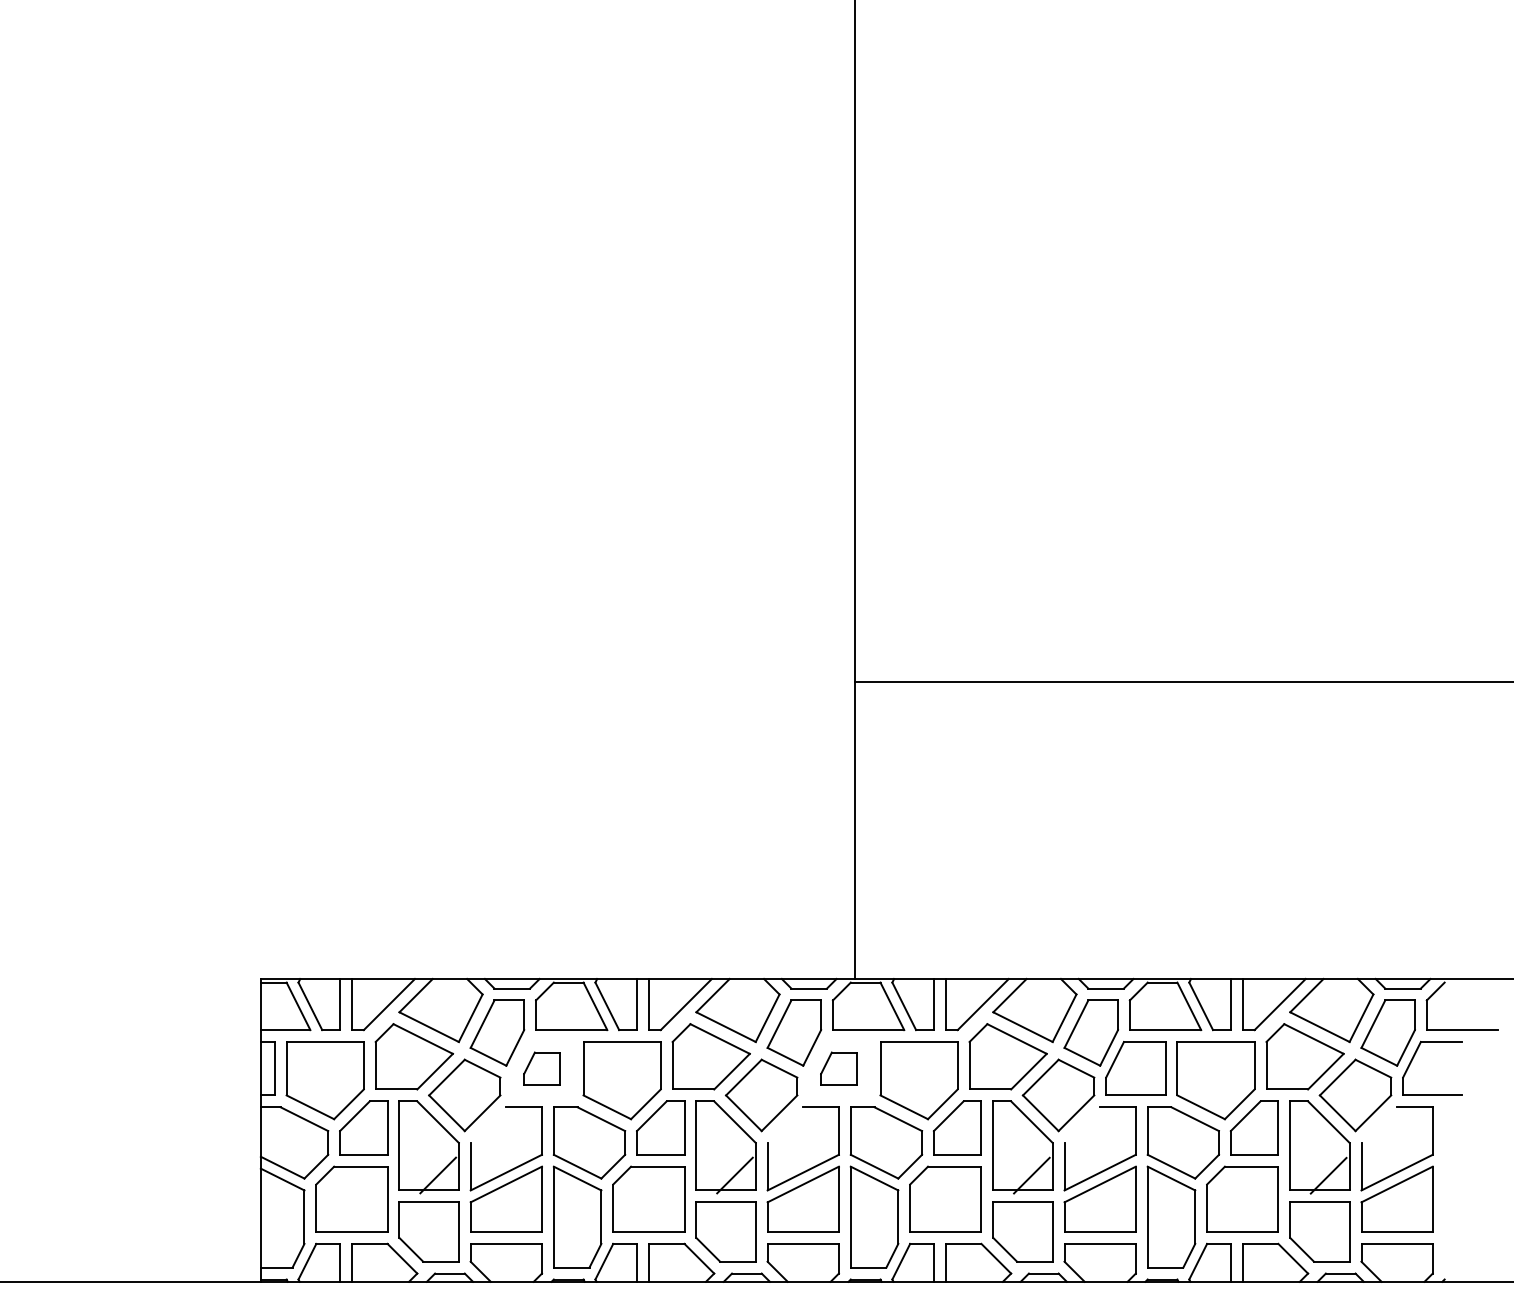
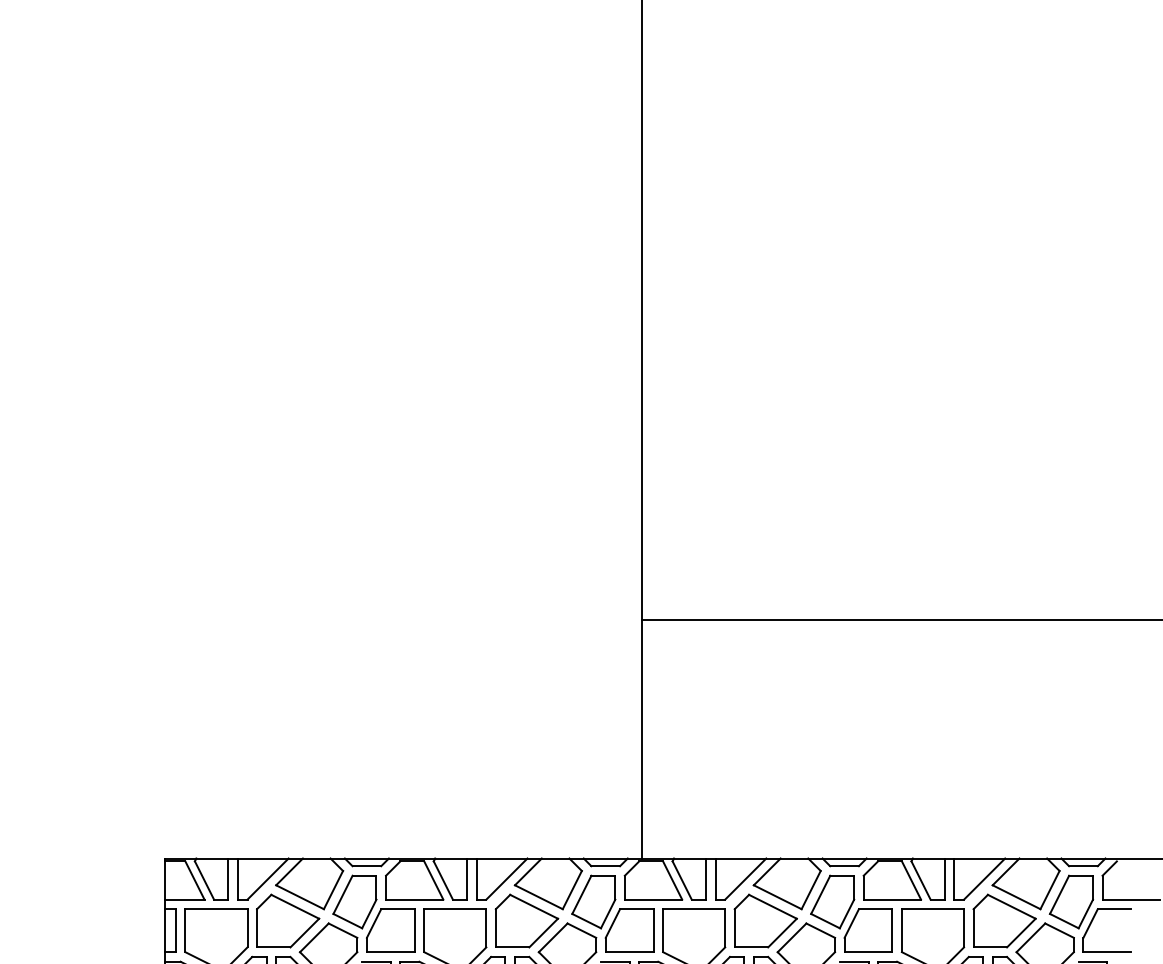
part: (541, 1068) -> (390, 930), size x1.67
part: (838, 1068) -> (629, 930), size x1.67

